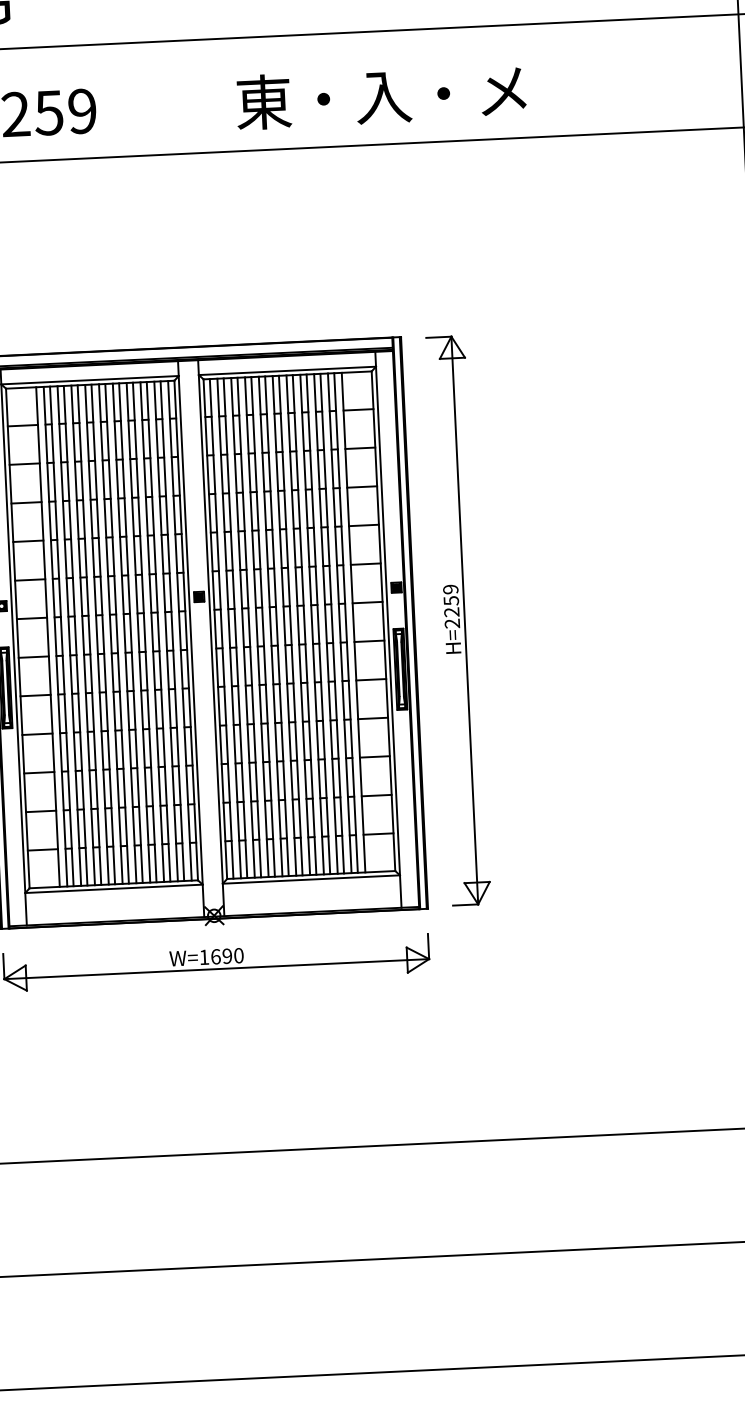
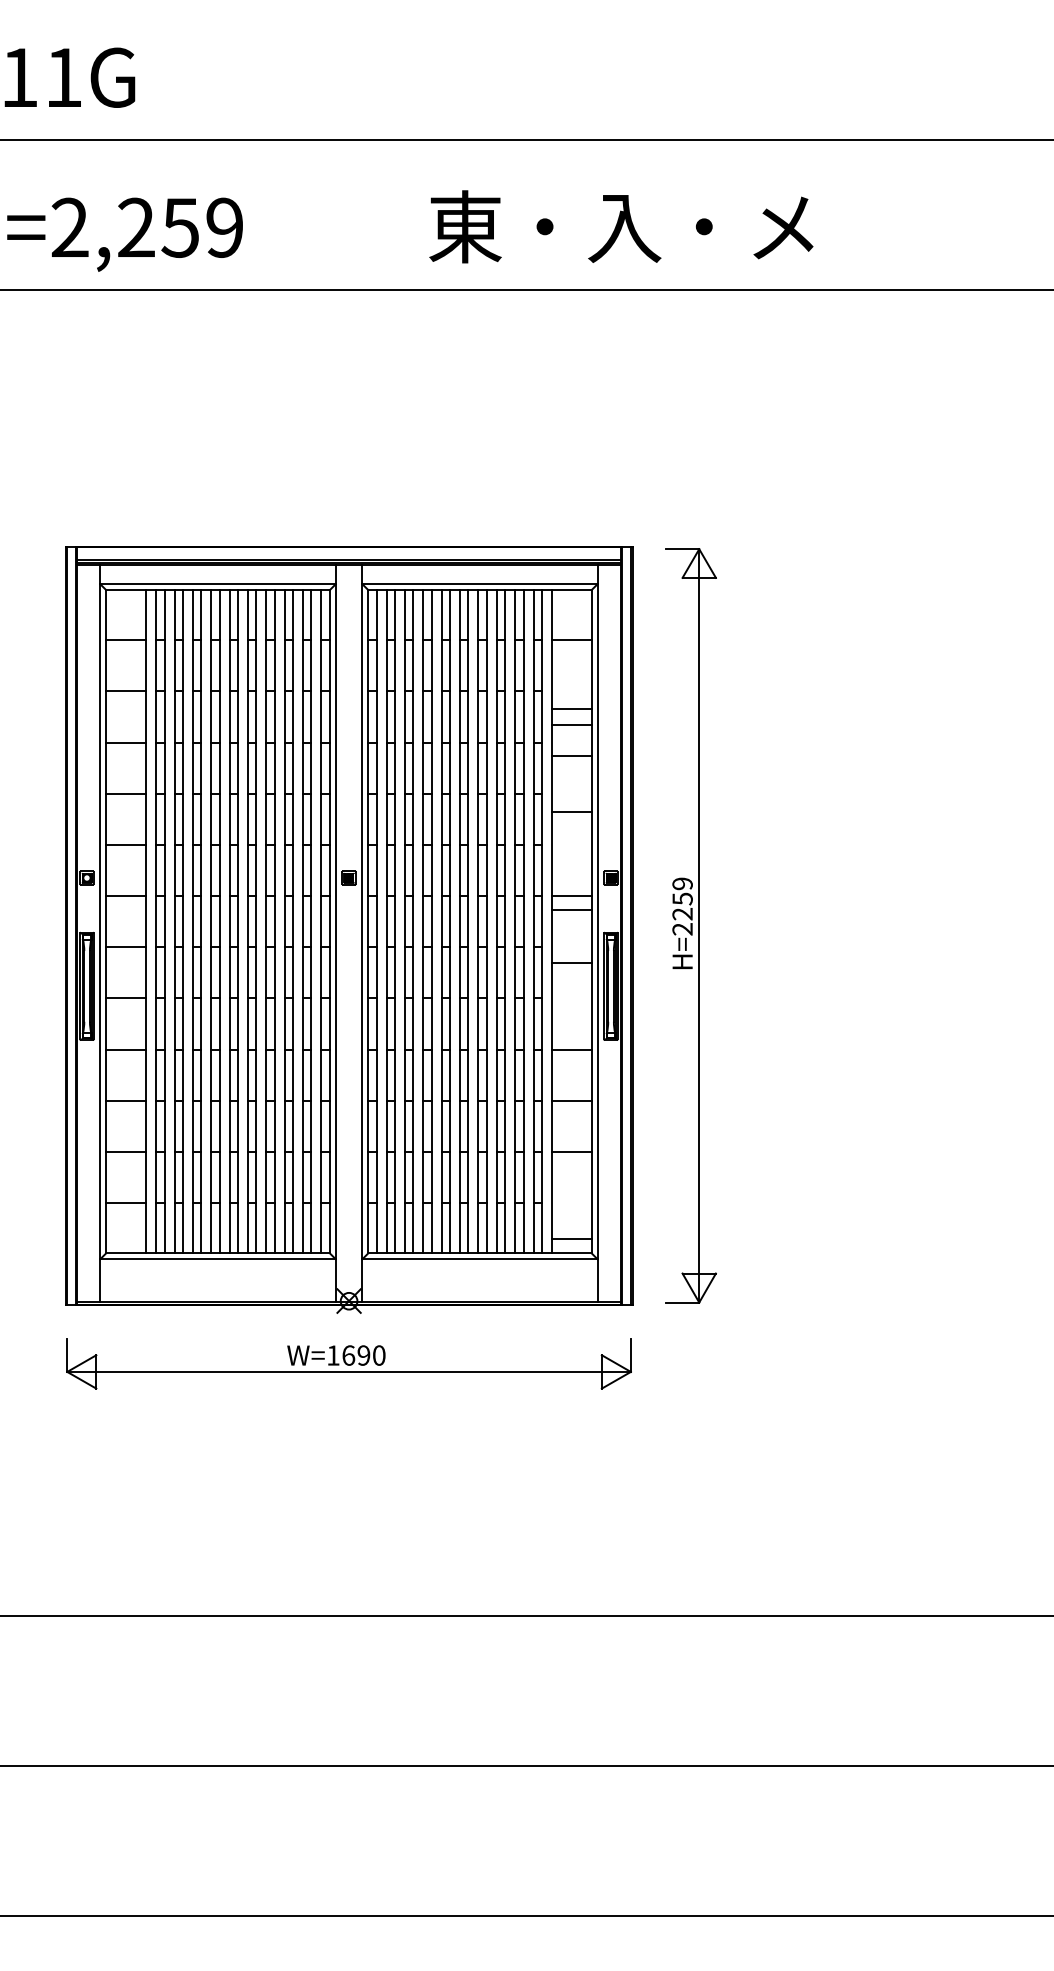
line: (360, 448) -> (571, 725), moved
line: (362, 486) -> (571, 708), moved
line: (363, 525) -> (571, 755), moved
line: (365, 564) -> (571, 812), moved
line: (369, 641) -> (571, 910), moved
line: (371, 679) -> (571, 963), moved
line: (378, 834) -> (571, 1239), moved

